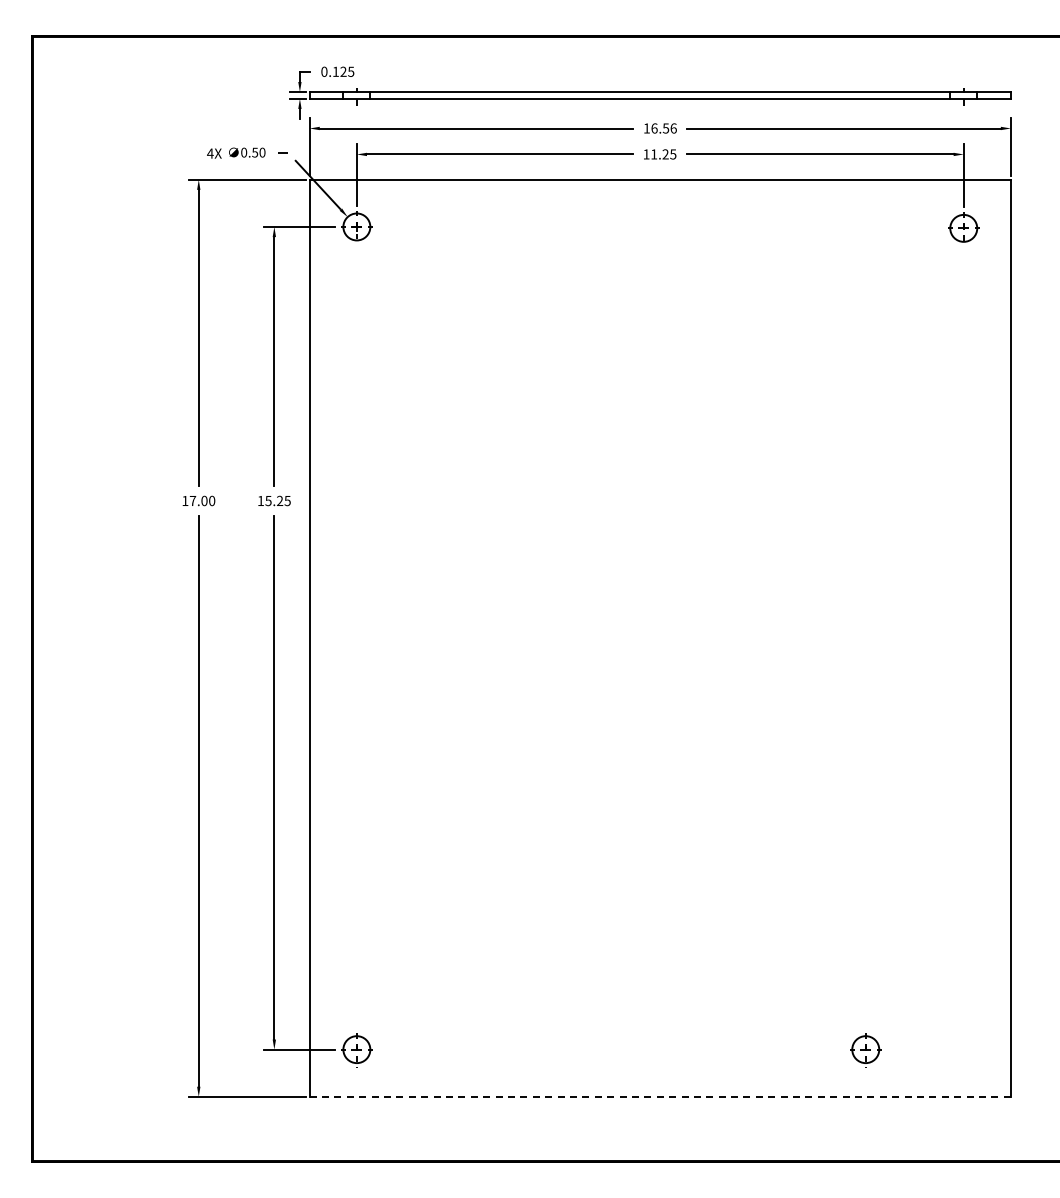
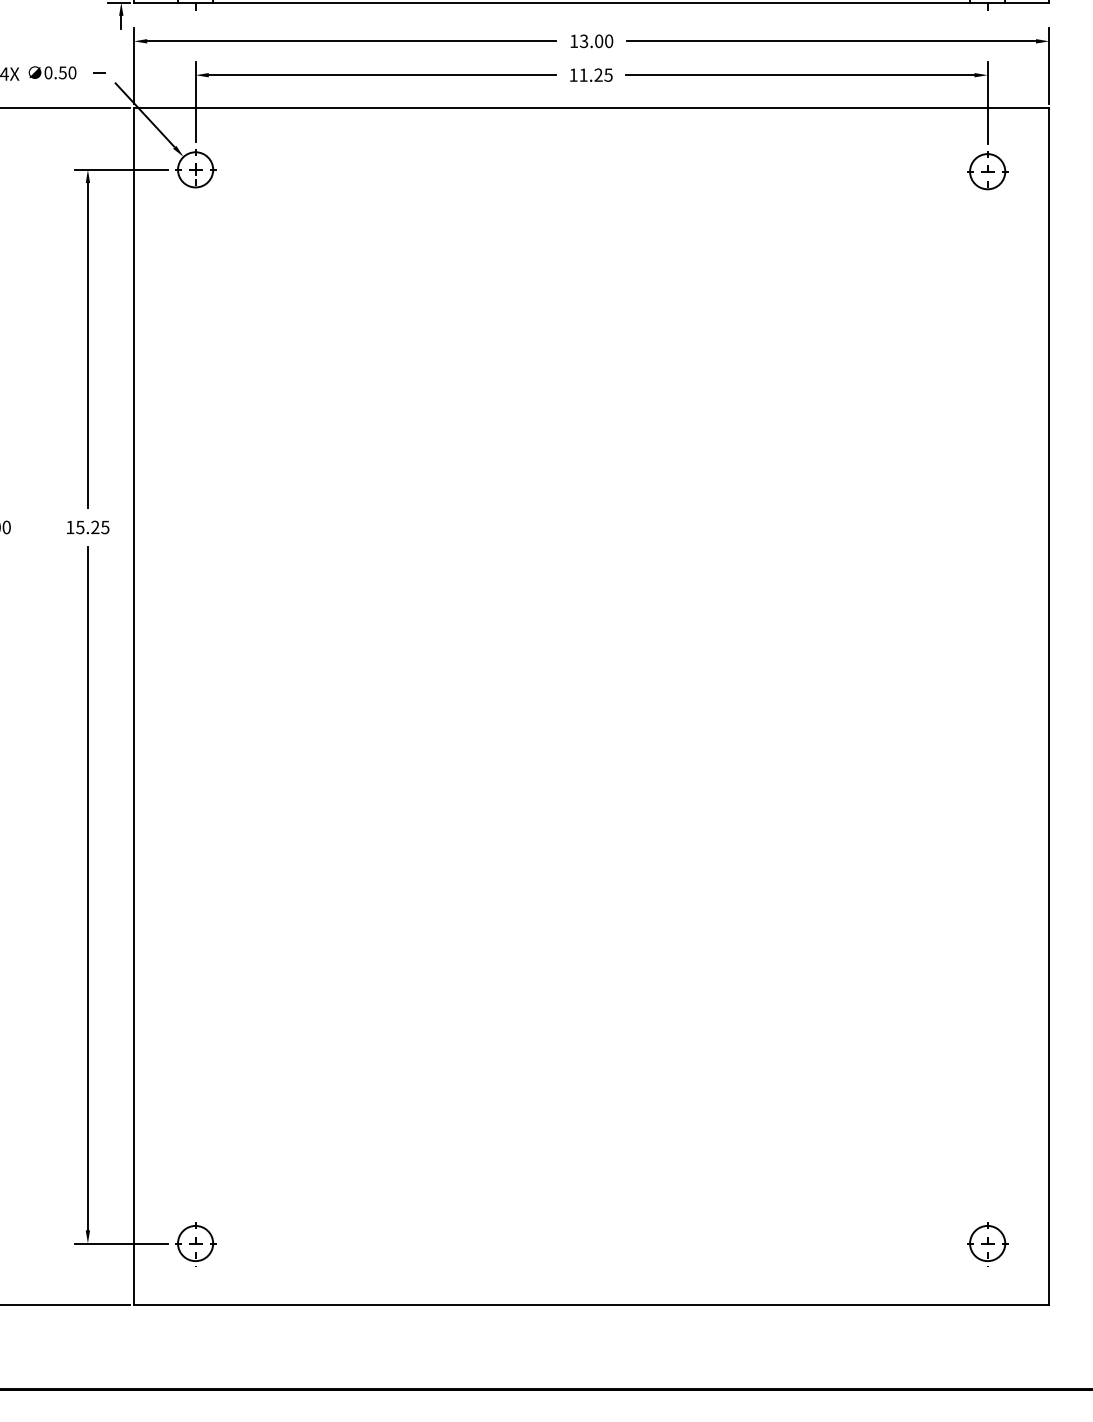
text: (663, 128) -> (595, 41), 16.56 -> 13.00
part: (865, 1050) -> (987, 1244), moved
line: (660, 1096) -> (591, 1304), dashed -> solid

